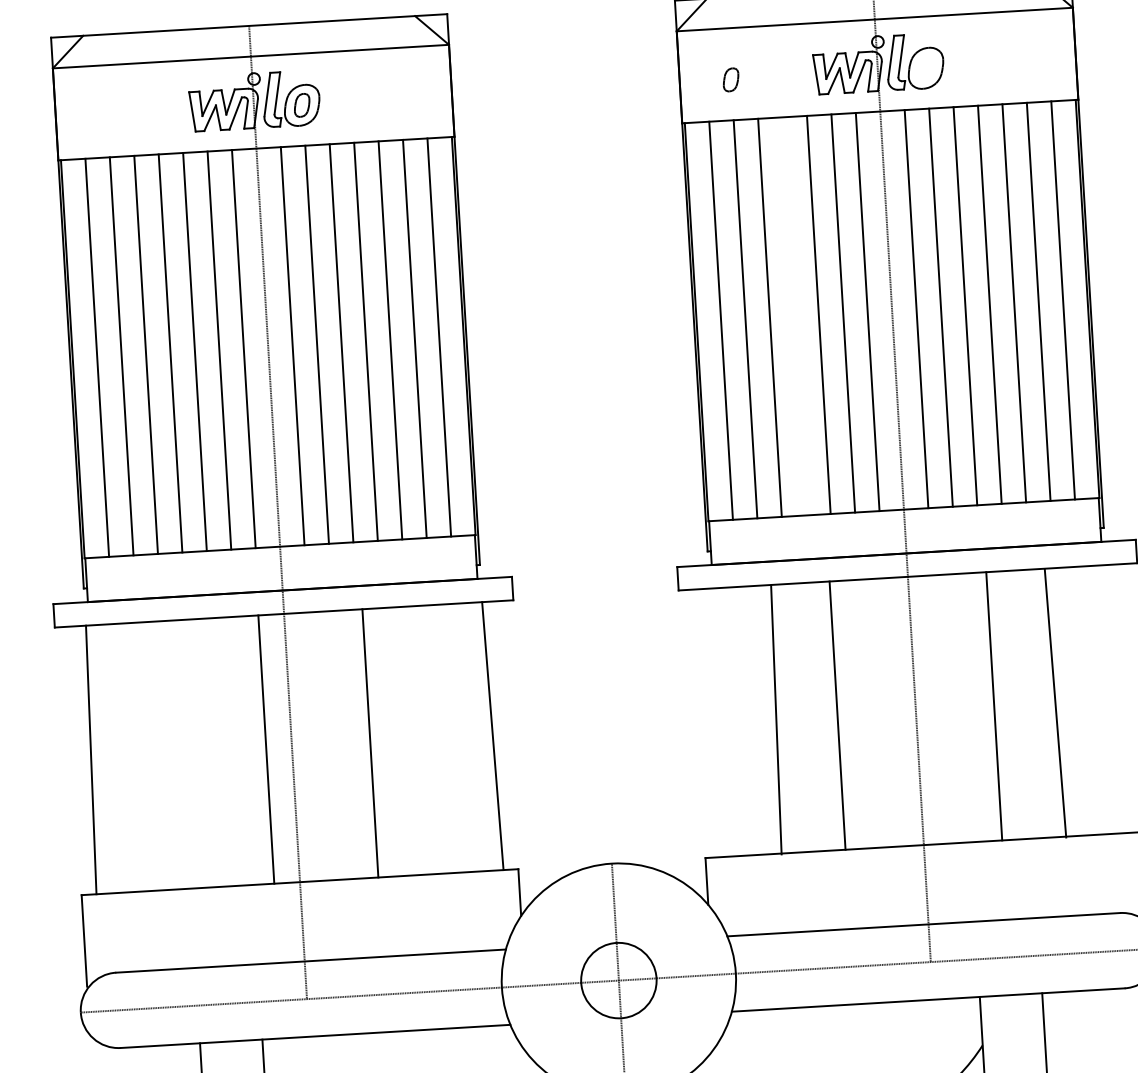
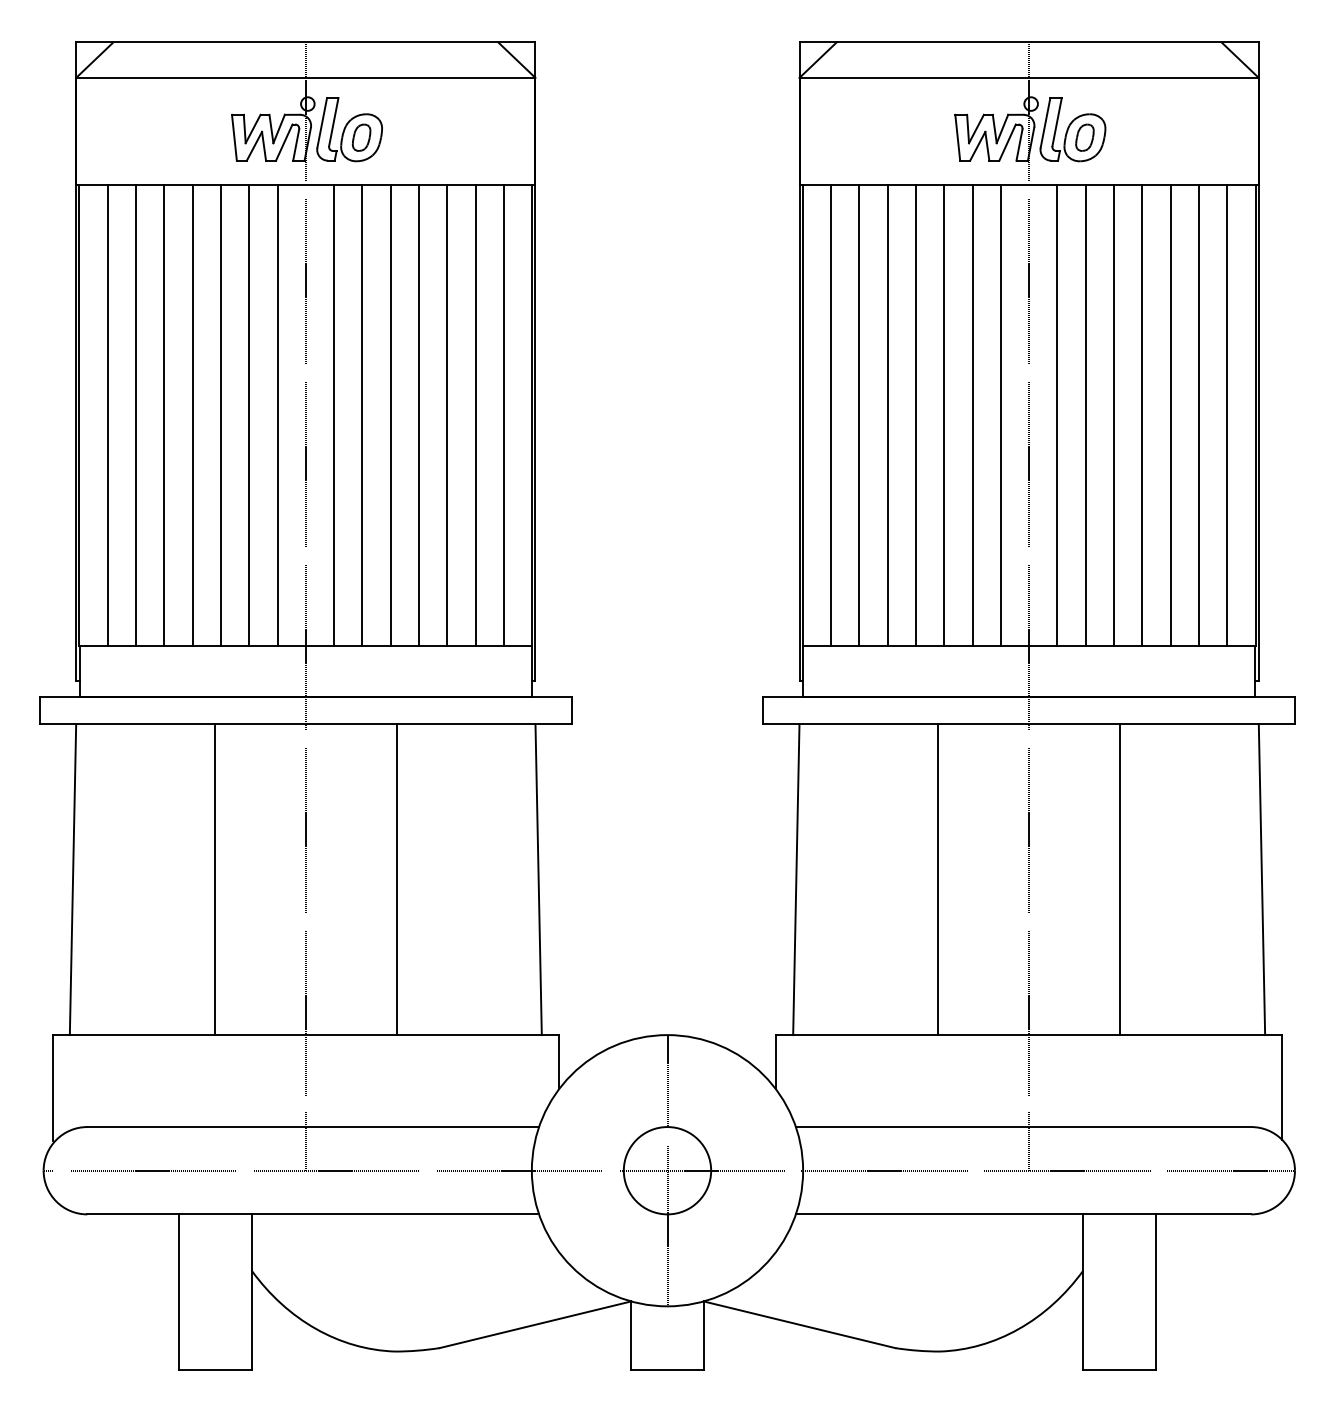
part: (730, 79) -> (1084, 137), moved
line: (794, 316) -> (915, 415), added
line: (1055, 703) -> (1261, 879), moved
line: (776, 720) -> (796, 879), moved
line: (266, 749) -> (215, 879), moved

